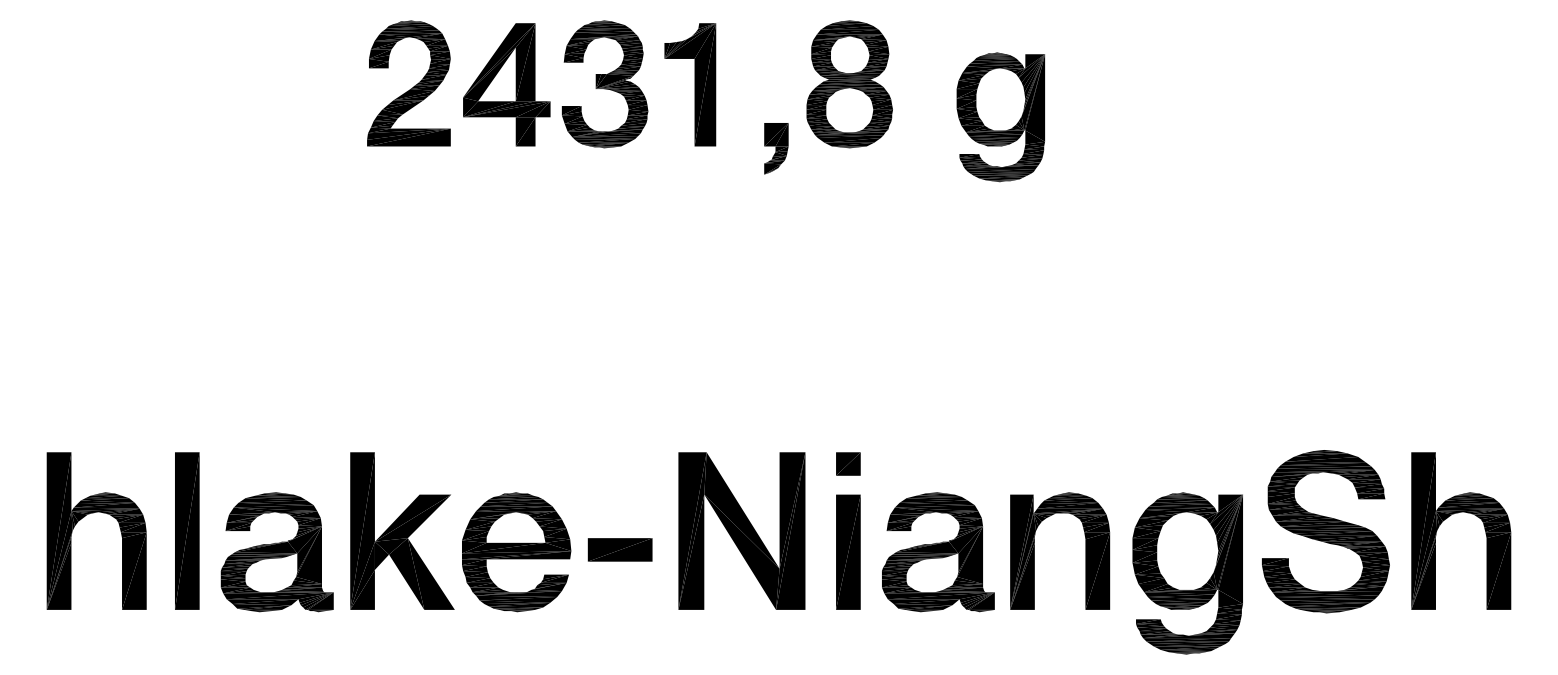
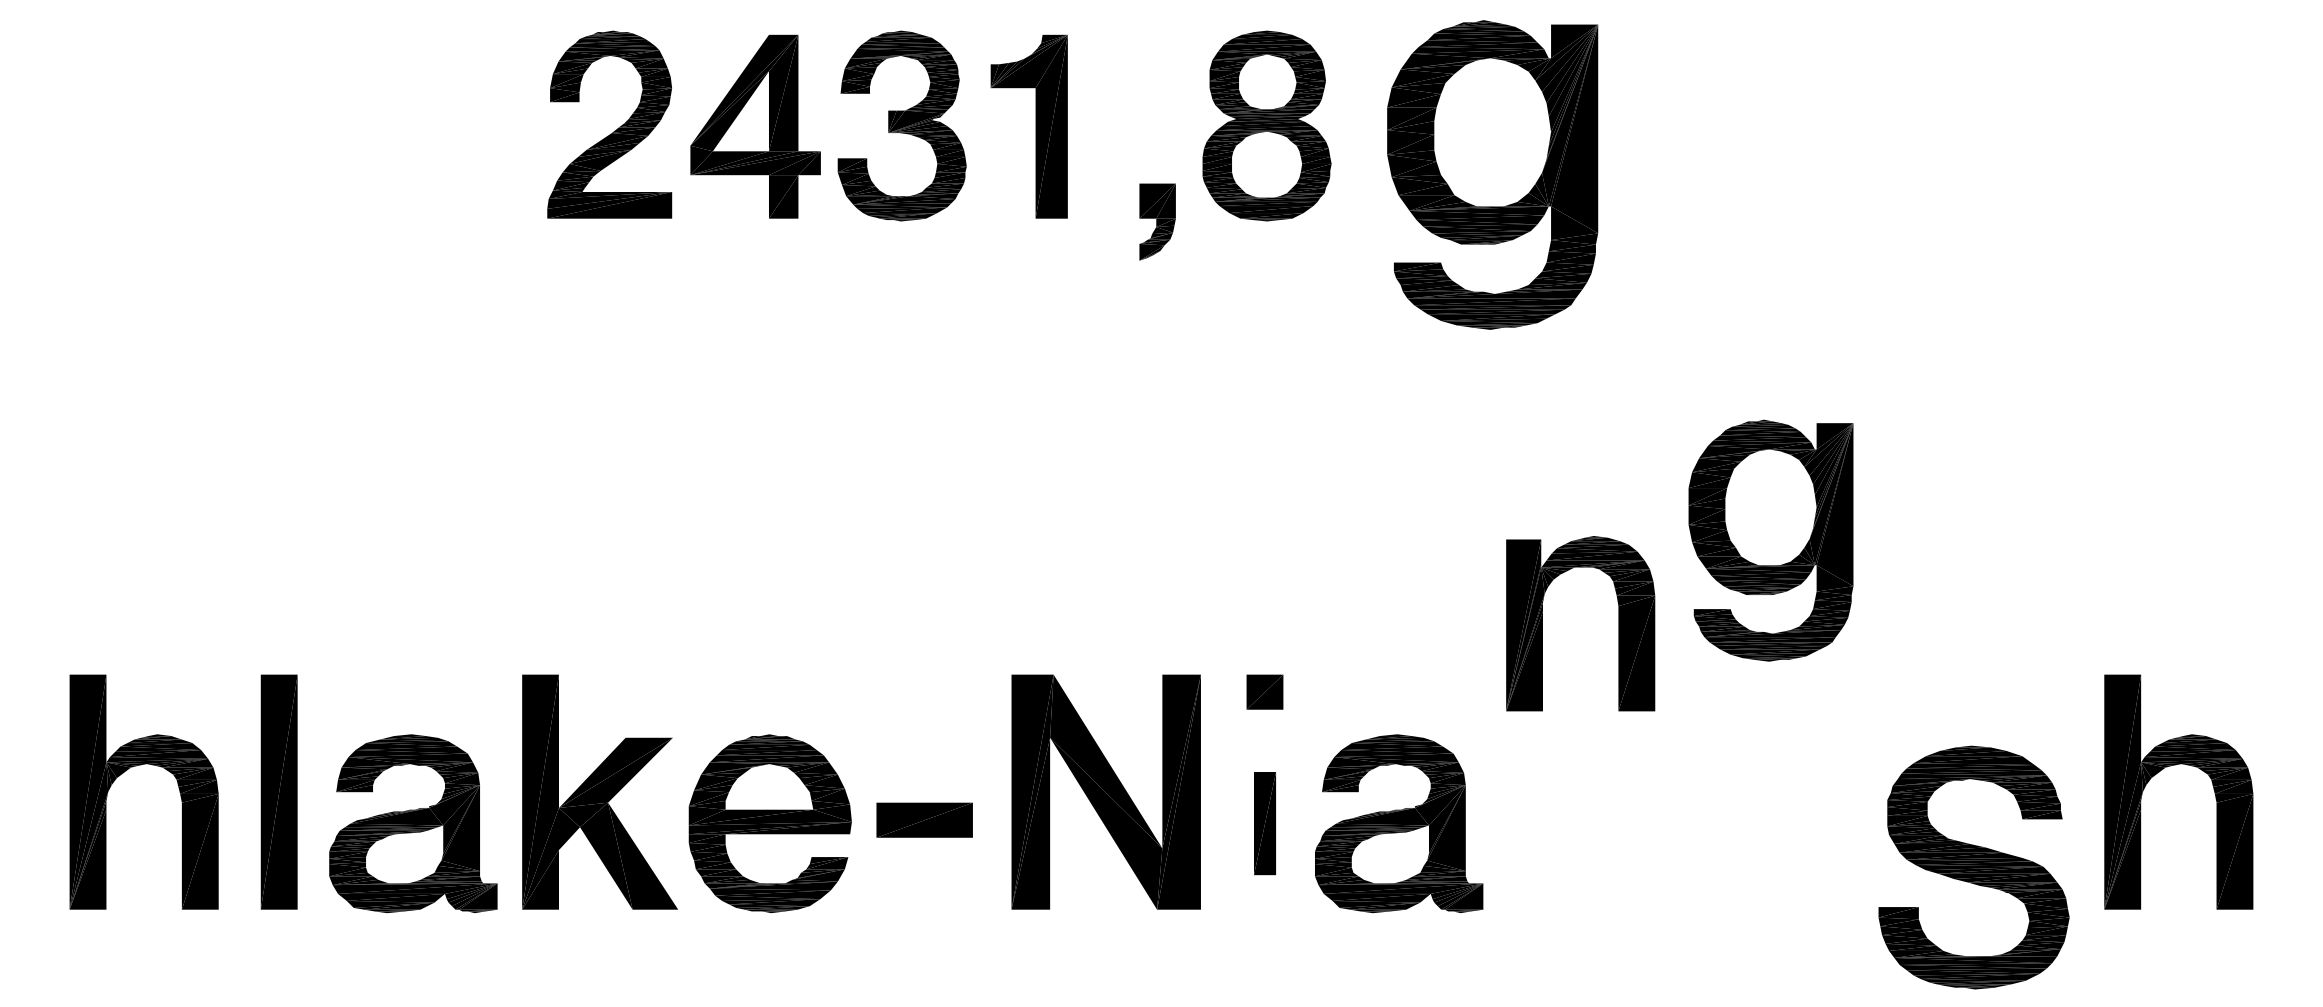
part: (1000, 117) -> (1491, 175), size x1.6
part: (1325, 531) -> (1973, 867), moved
part: (1085, 550) -> (1618, 622), moved
part: (848, 551) -> (1265, 822), size x0.6
part: (1187, 573) -> (1770, 540), moved

